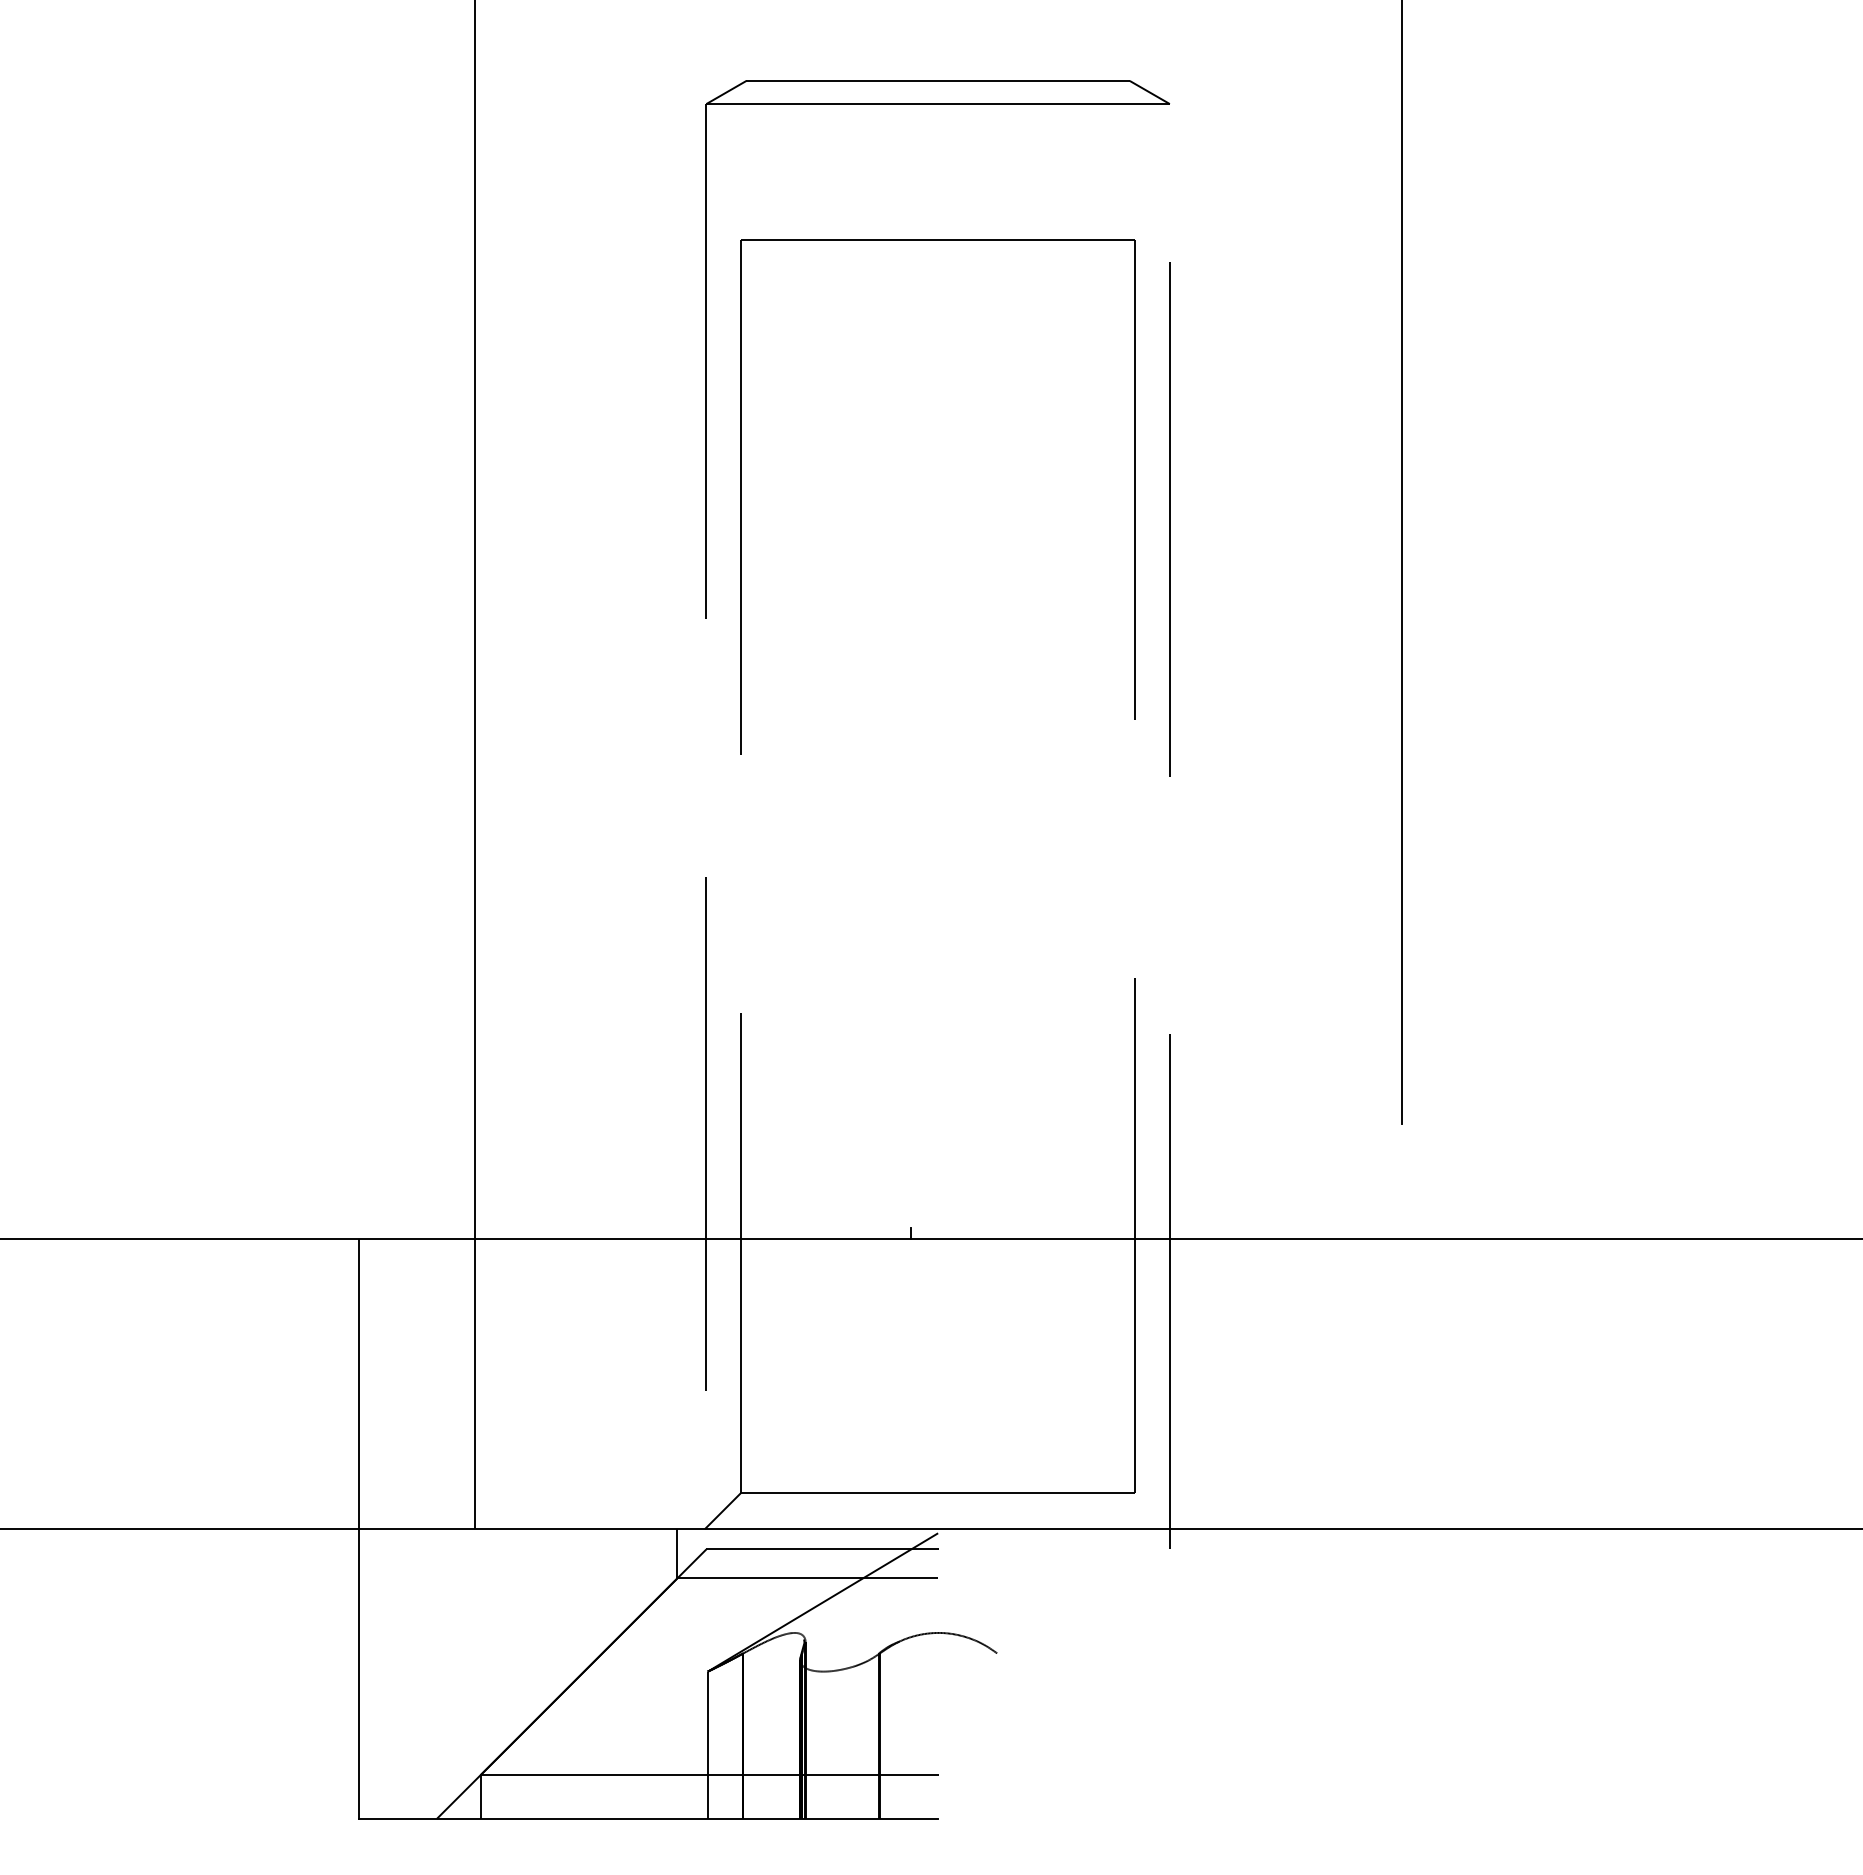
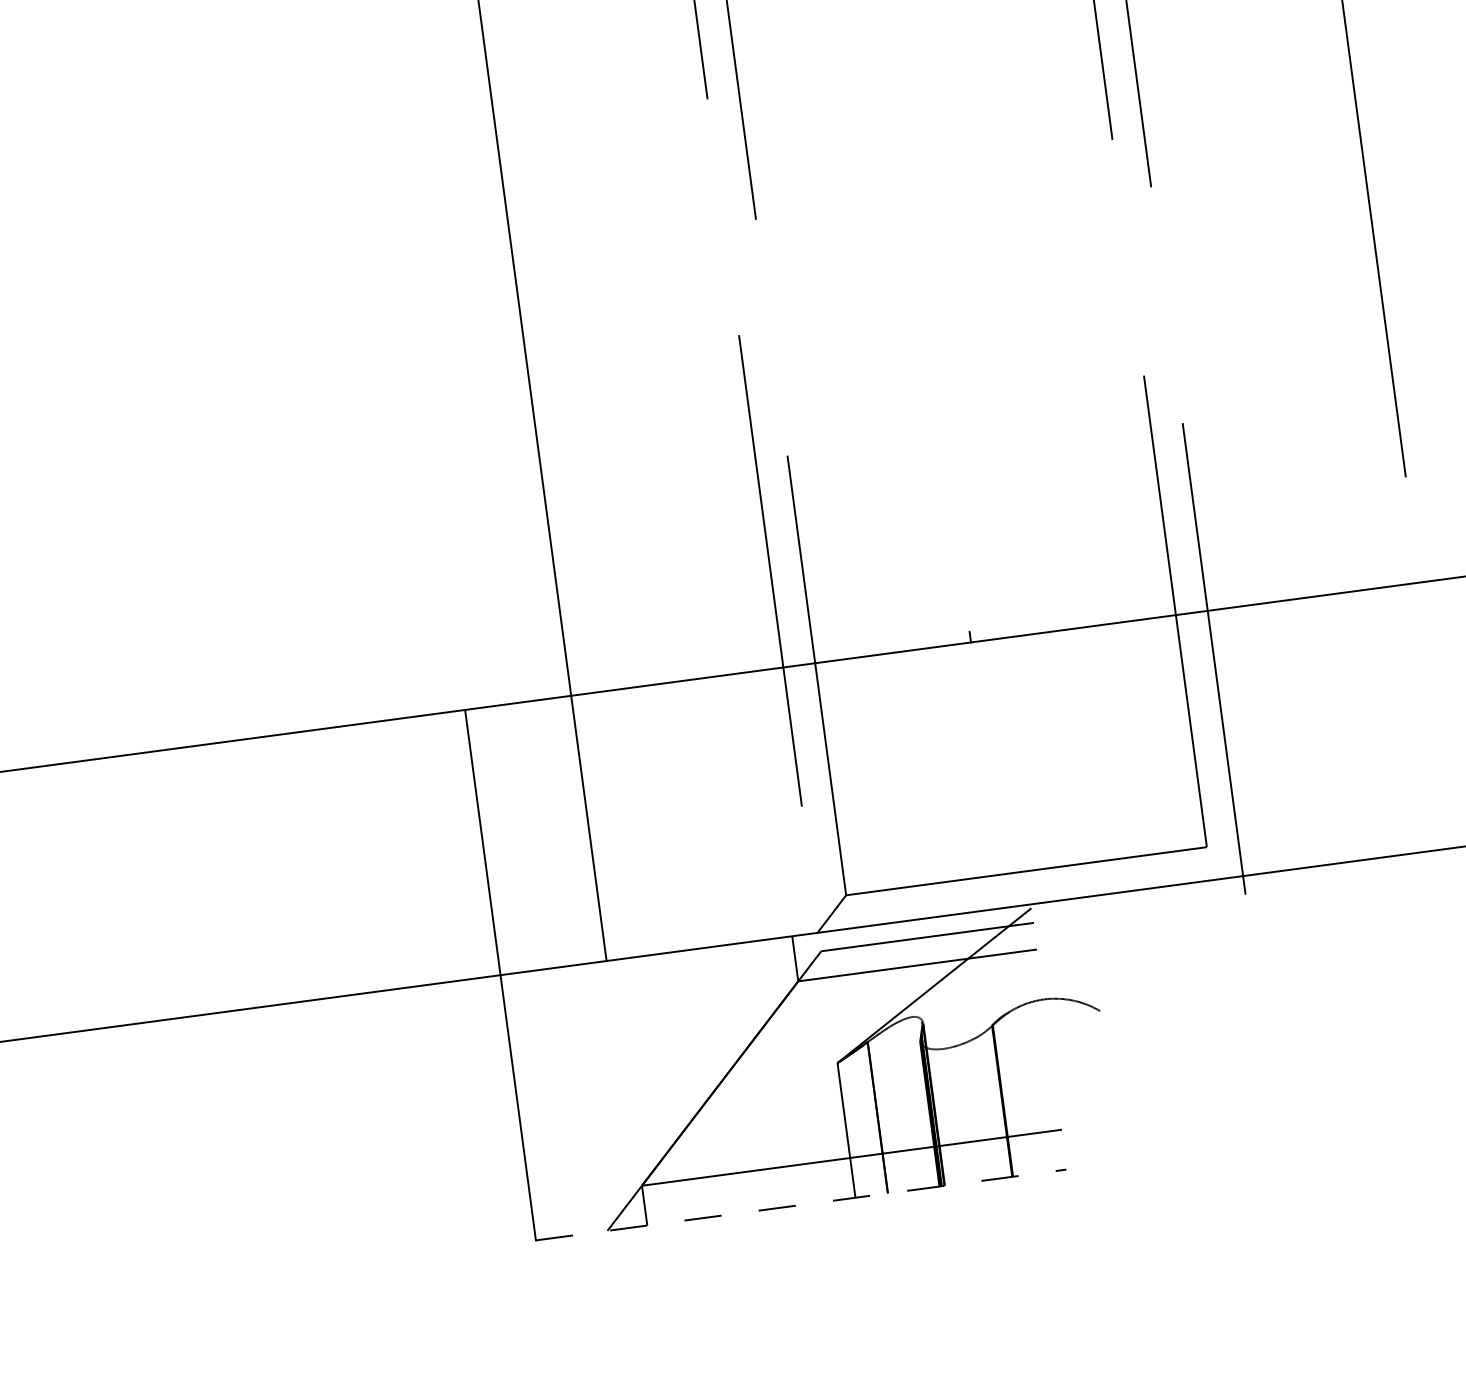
line: (648, 1818) -> (801, 1204), solid -> dashed

